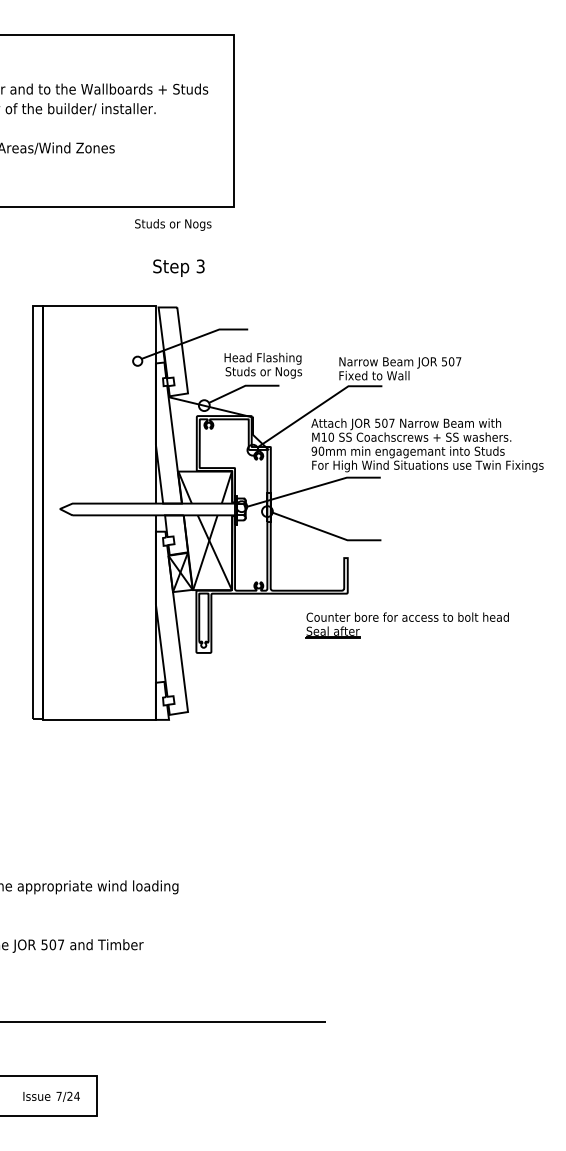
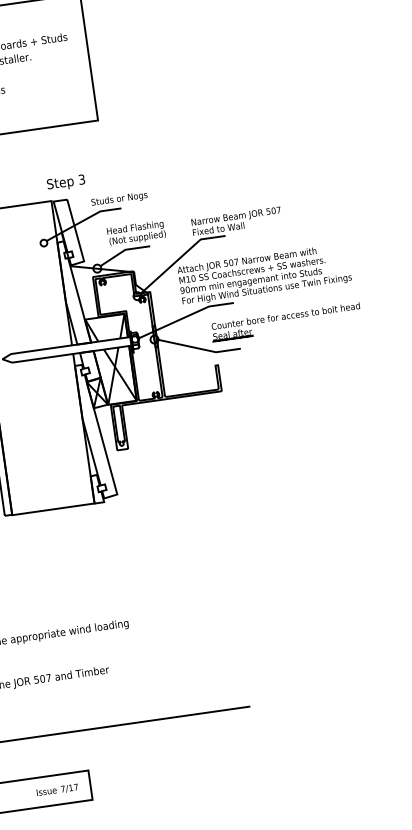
text: (173, 224) -> (119, 198), moved
text: (178, 267) -> (65, 182), moved
text: (263, 372) -> (137, 238), Studs or Nogs -> (Not supplied)
part: (406, 625) -> (285, 322), moved
text: (73, 1095) -> (73, 786), 7/24 -> 7/17

